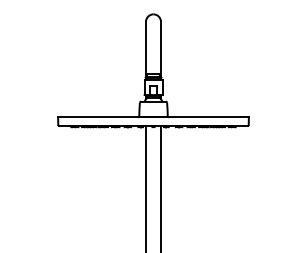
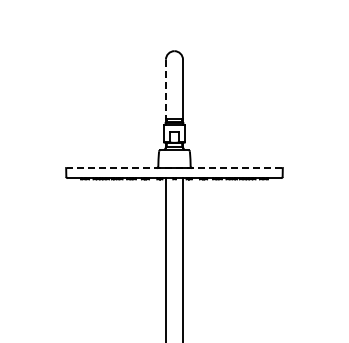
line: (145, 49) -> (165, 91), solid -> dashed
line: (153, 116) -> (174, 167), solid -> dashed

